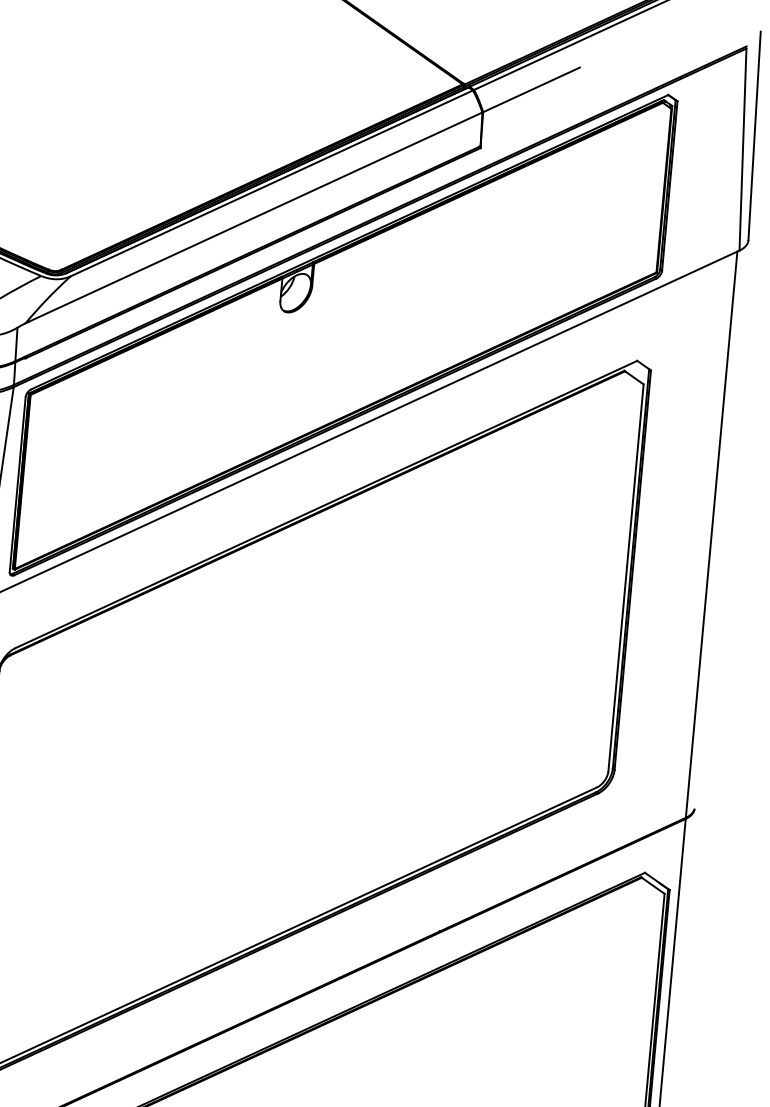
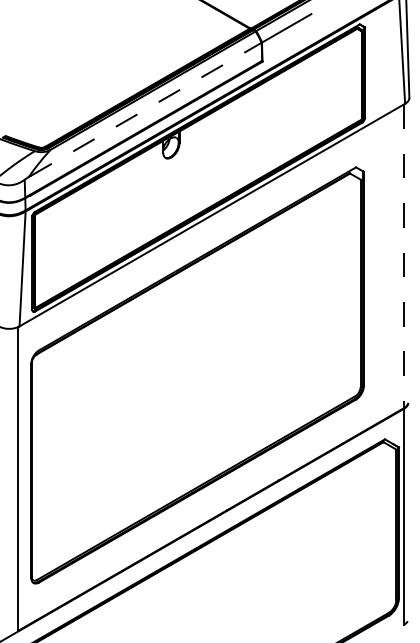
line: (256, 217) -> (146, 109), solid -> dashed
line: (712, 535) -> (404, 256), solid -> dashed

